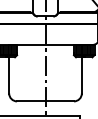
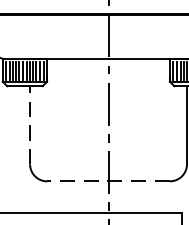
line: (9, 74) -> (30, 123), solid -> dashed
line: (45, 101) -> (108, 181), solid -> dashed

